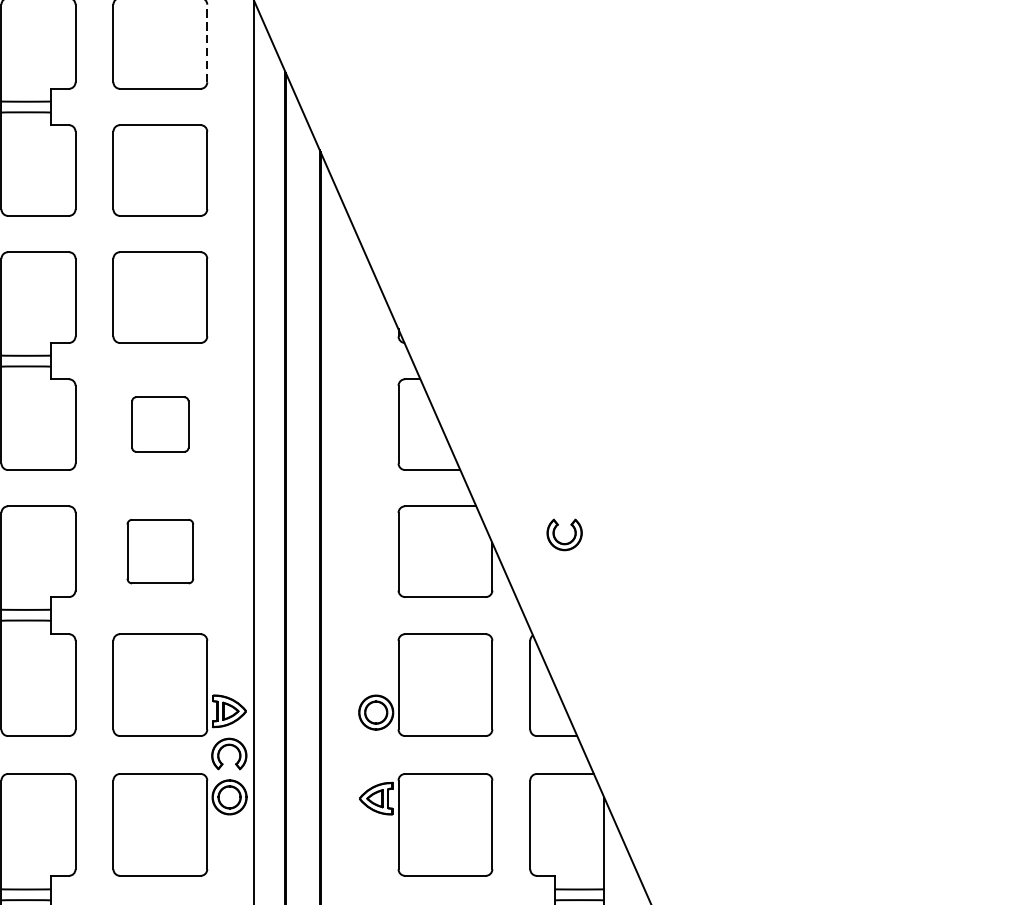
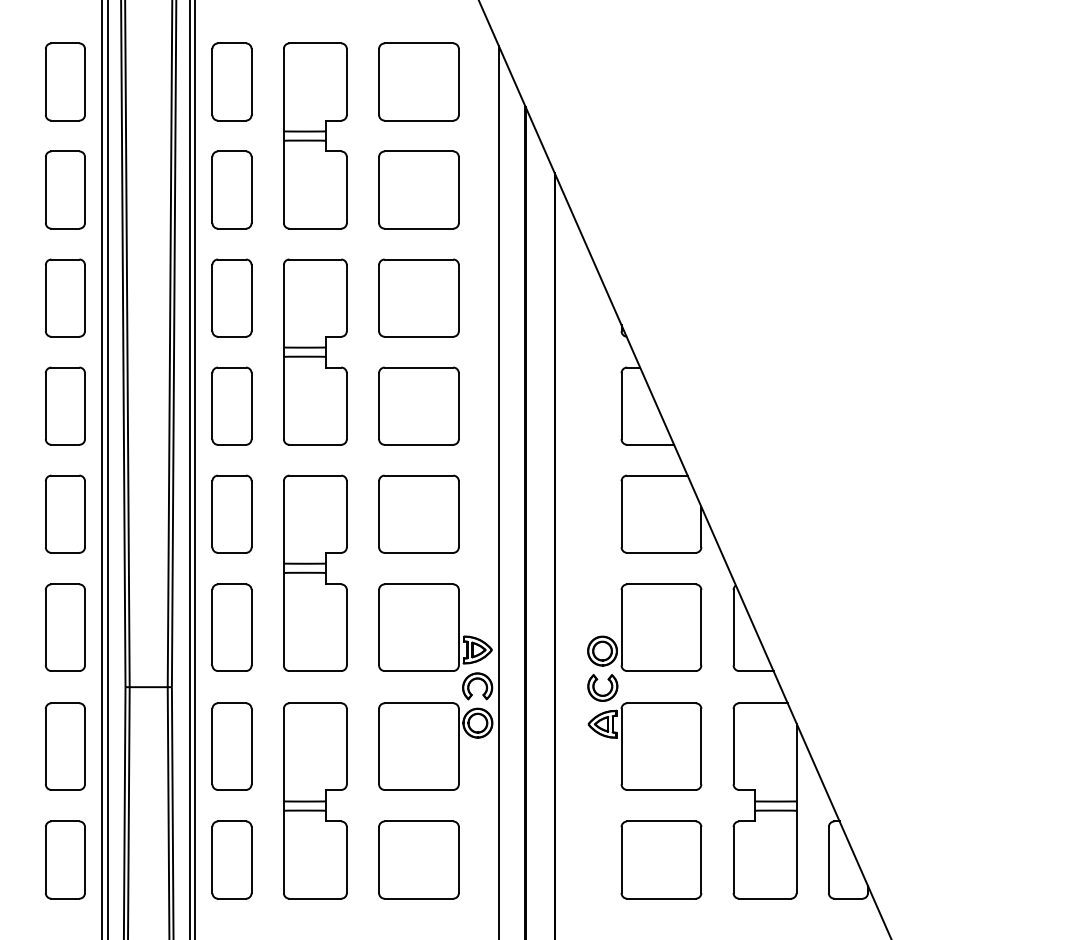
line: (206, 42) -> (458, 81), dashed -> solid
part: (159, 423) -> (418, 405), size x1.67
part: (564, 542) -> (602, 694), moved
part: (159, 550) -> (418, 513), size x1.43

